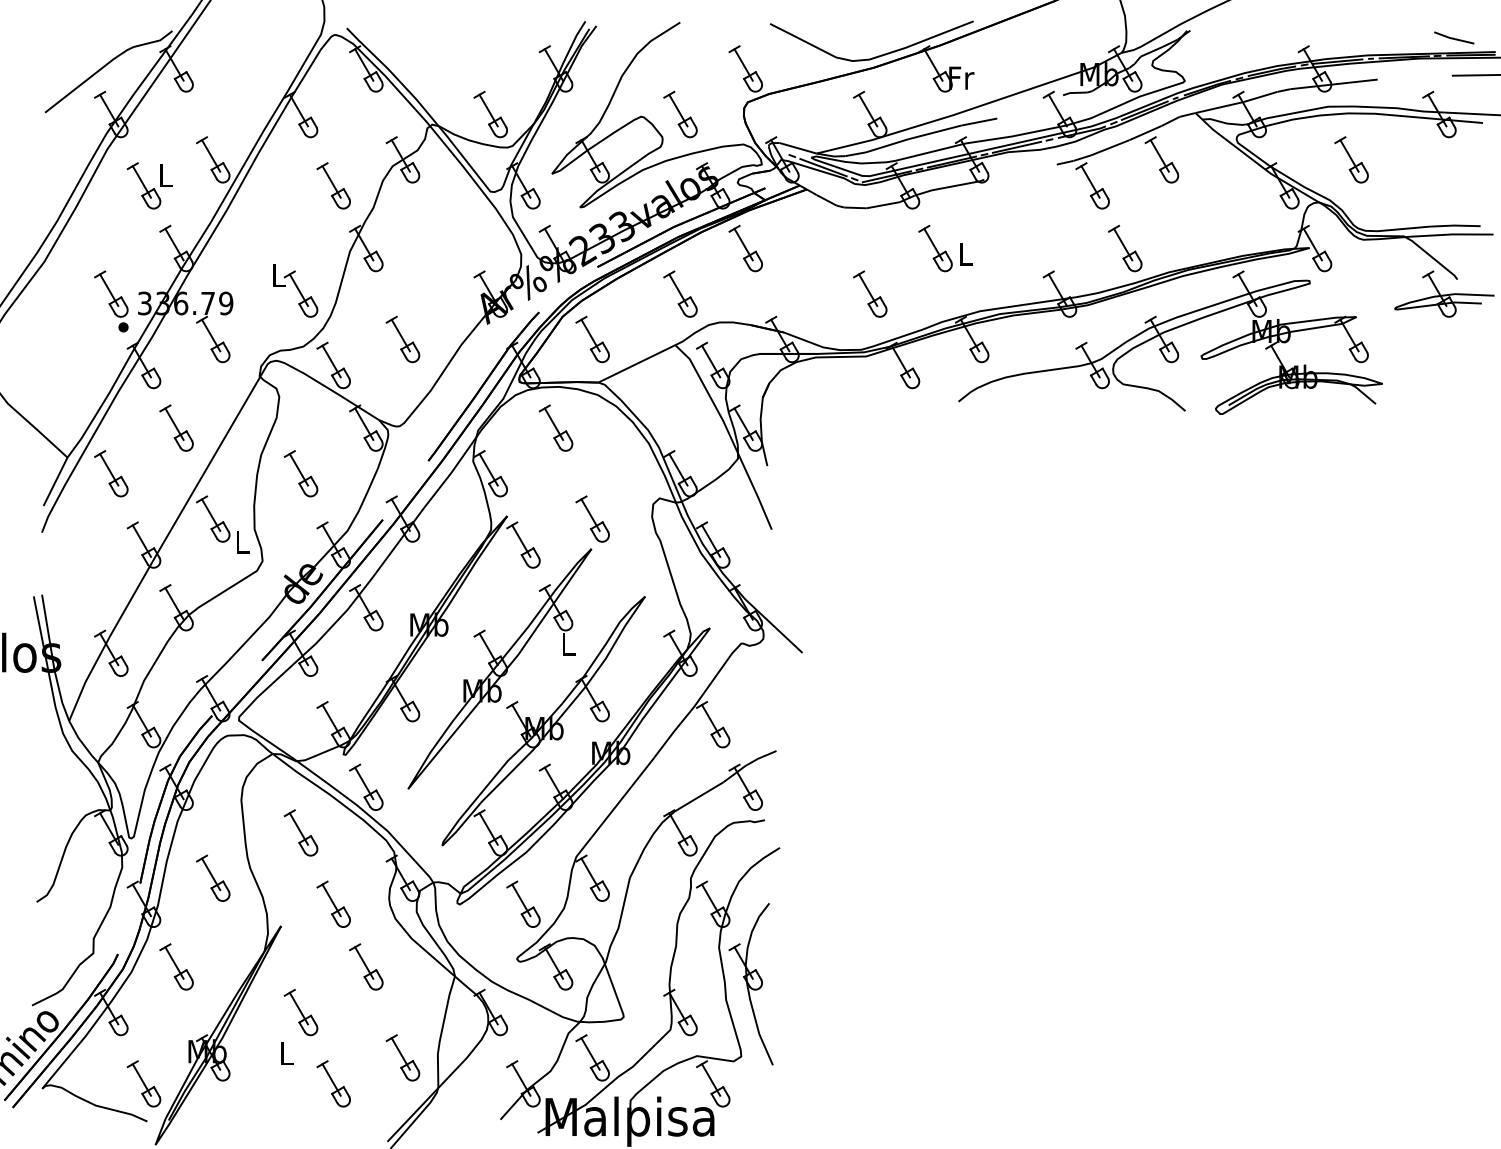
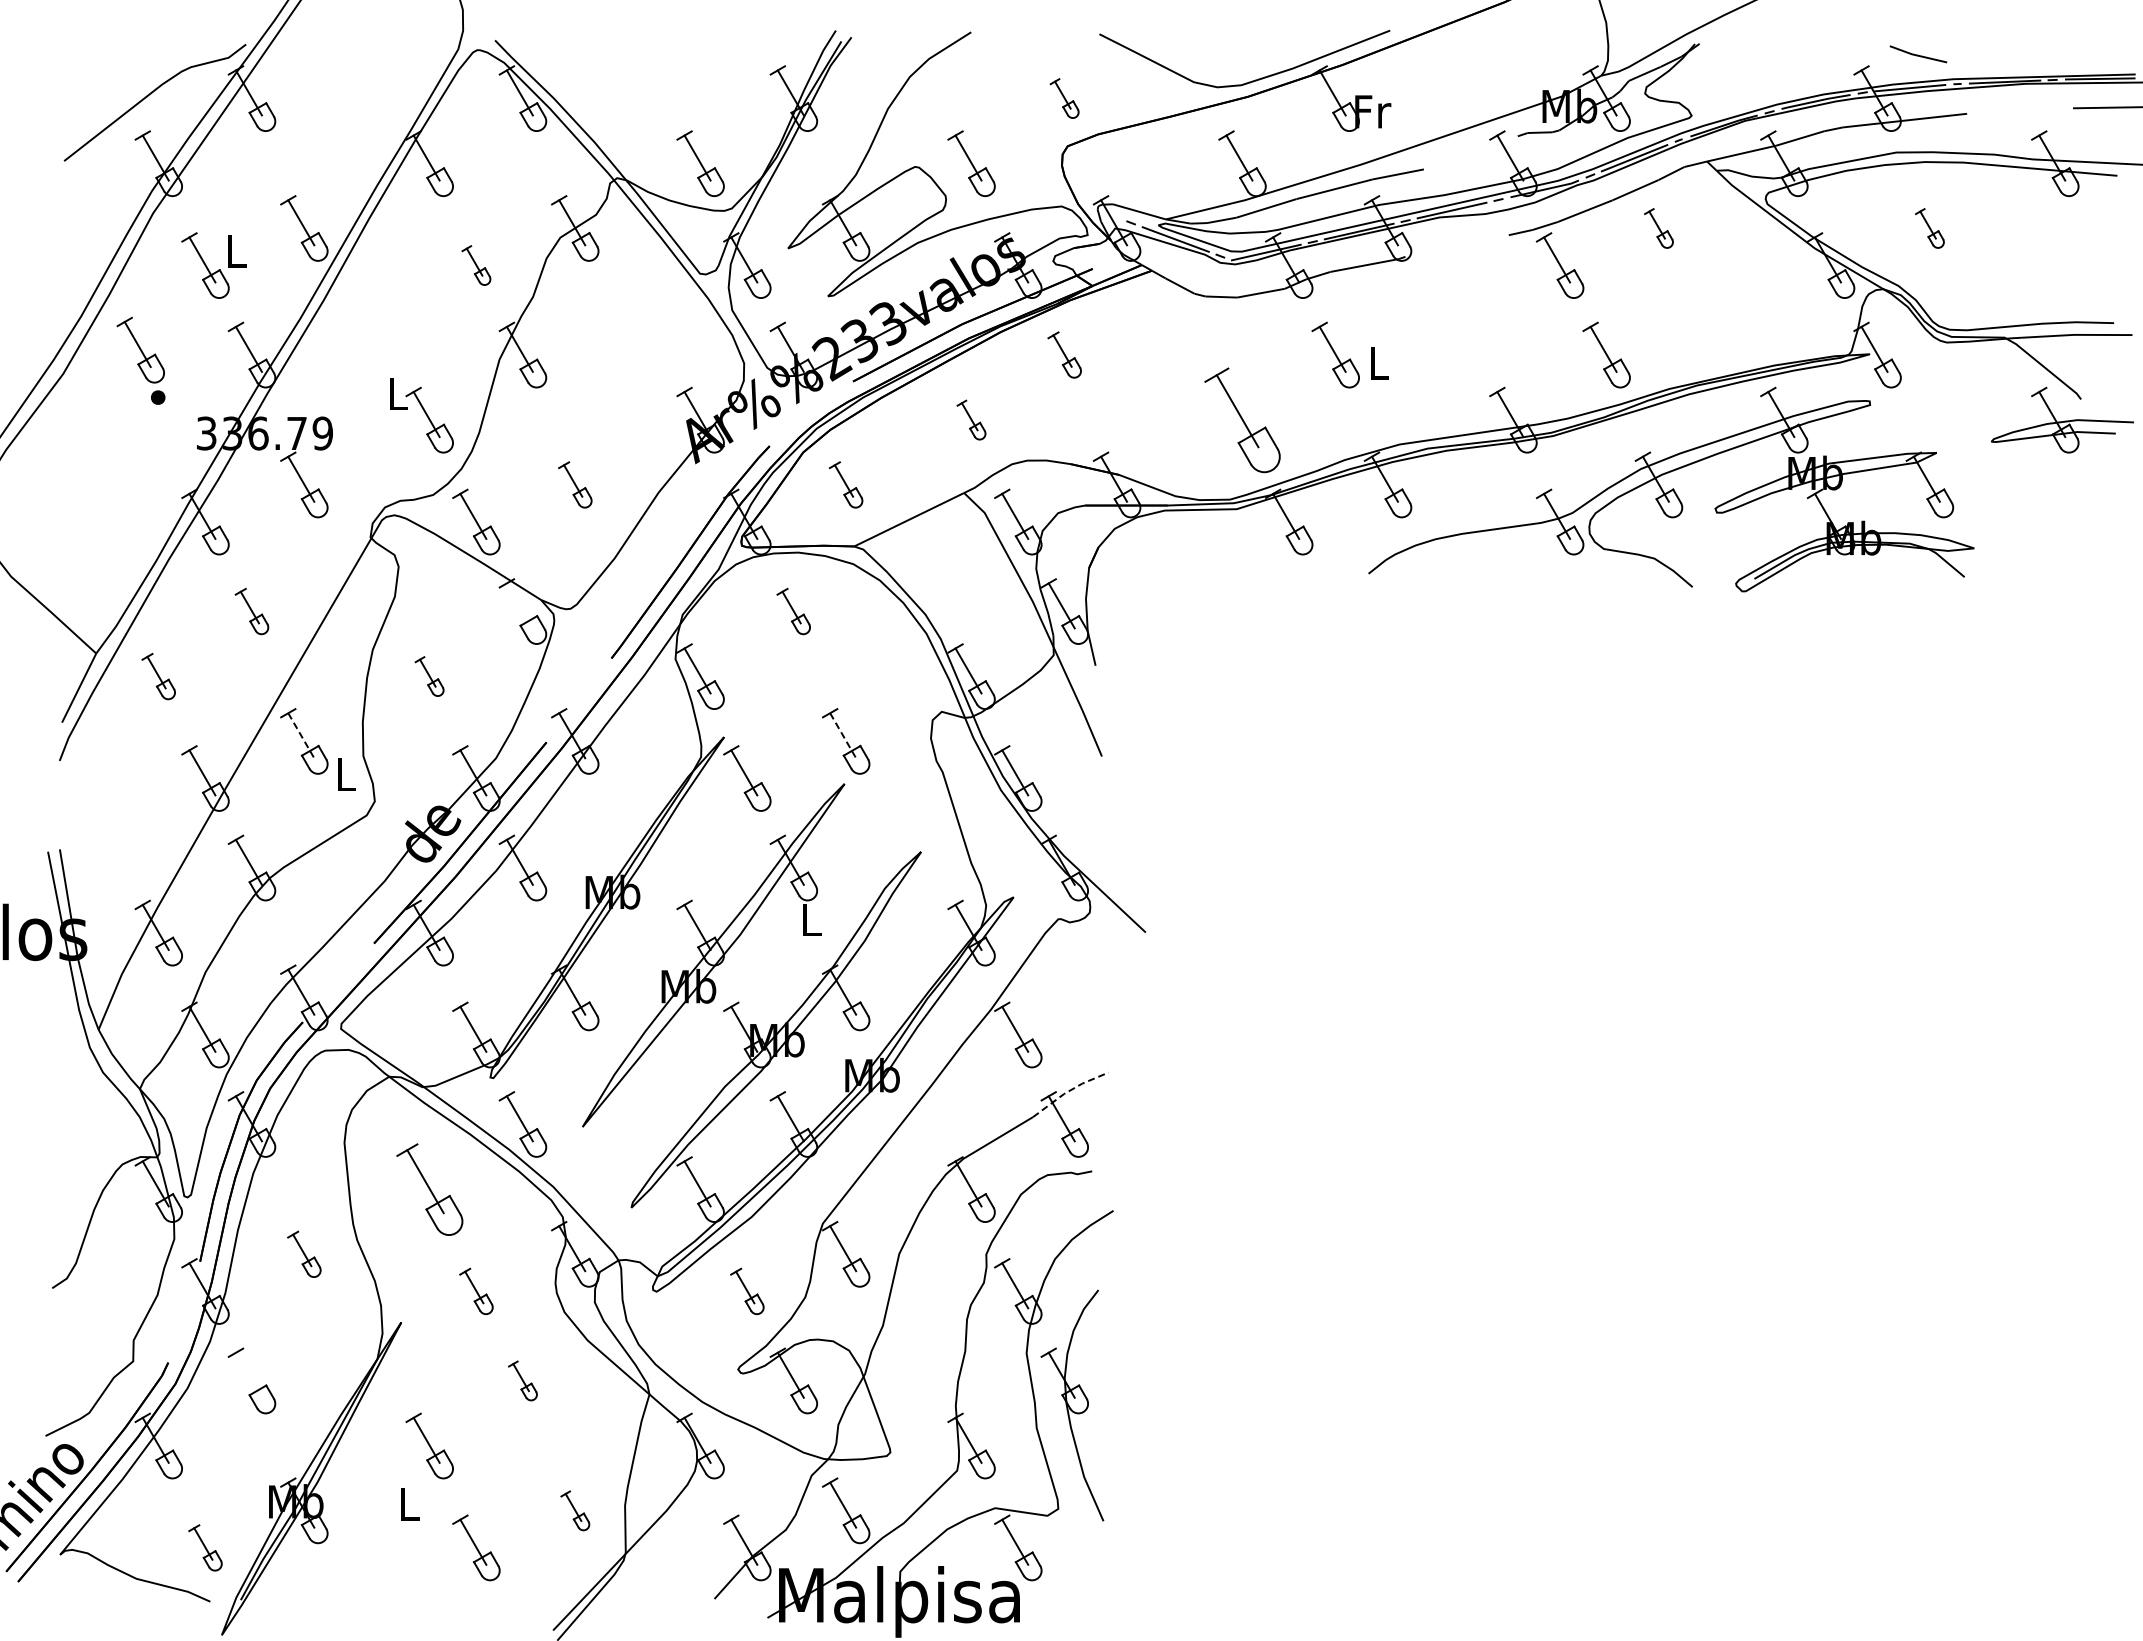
line: (1454, 38) -> (1918, 54), moved
part: (745, 68) -> (1064, 98), size x0.6
part: (1161, 159) -> (1658, 228), size x0.6
part: (1351, 159) -> (1929, 228), size x0.6
part: (333, 185) -> (476, 265), size x0.6
part: (745, 248) -> (1064, 354), size x0.7
part: (680, 293) -> (971, 419), size x0.6
part: (870, 293) -> (1242, 419), size x1.6
part: (111, 301) -> (140, 360), moved
part: (403, 339) -> (575, 484), size x0.7
part: (592, 339) -> (845, 484), size x0.7
line: (363, 423) -> (519, 605), removed
part: (176, 428) -> (251, 611), size x0.7
part: (555, 428) -> (793, 611), size x0.7
part: (111, 473) -> (158, 676), size x0.7
part: (300, 473) -> (429, 676), size x0.6
line: (211, 514) -> (301, 735), solid -> dashed
line: (590, 514) -> (843, 735), solid -> dashed
line: (749, 764) -> (1069, 1091), solid -> dashed
part: (300, 832) -> (429, 1189), size x1.4
part: (213, 878) -> (304, 1254), size x0.7
part: (333, 904) -> (476, 1291), size x0.7
part: (523, 904) -> (747, 1291), size x0.7
line: (174, 962) -> (248, 1374), removed
part: (366, 966) -> (522, 1380), size x0.6
part: (403, 1057) -> (575, 1510), size x0.6
part: (144, 1083) -> (205, 1547), size x0.7

